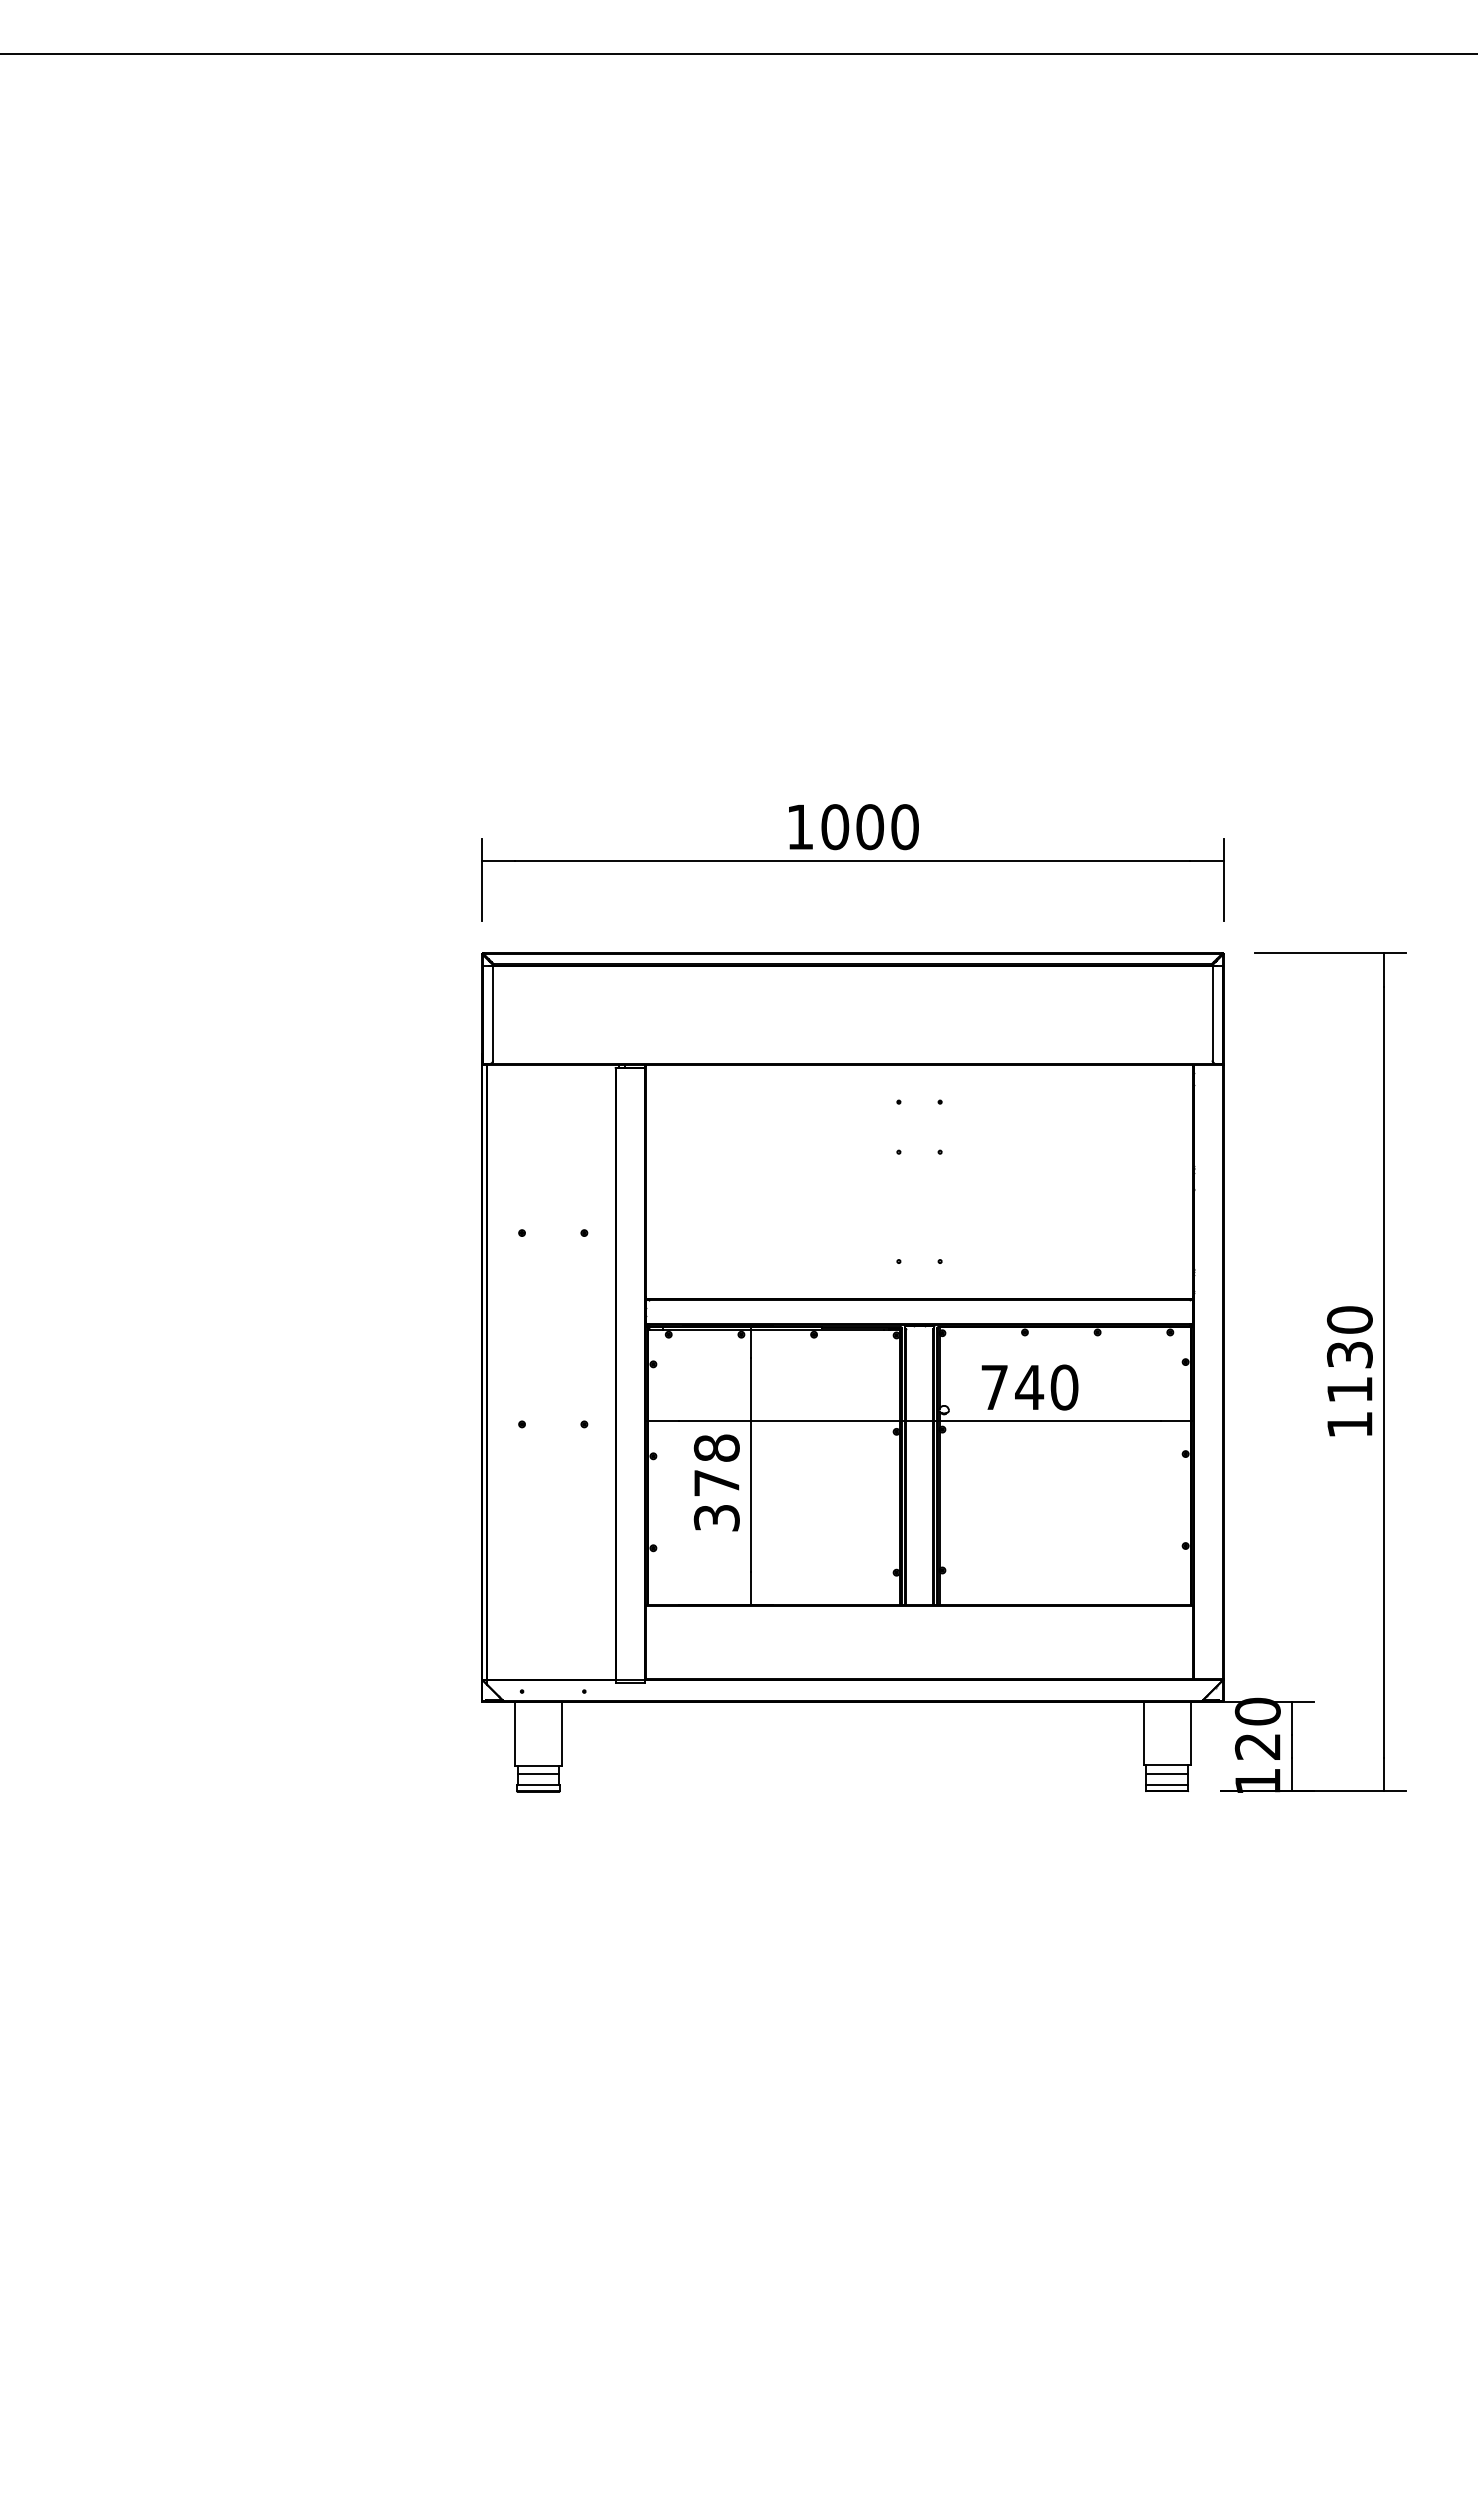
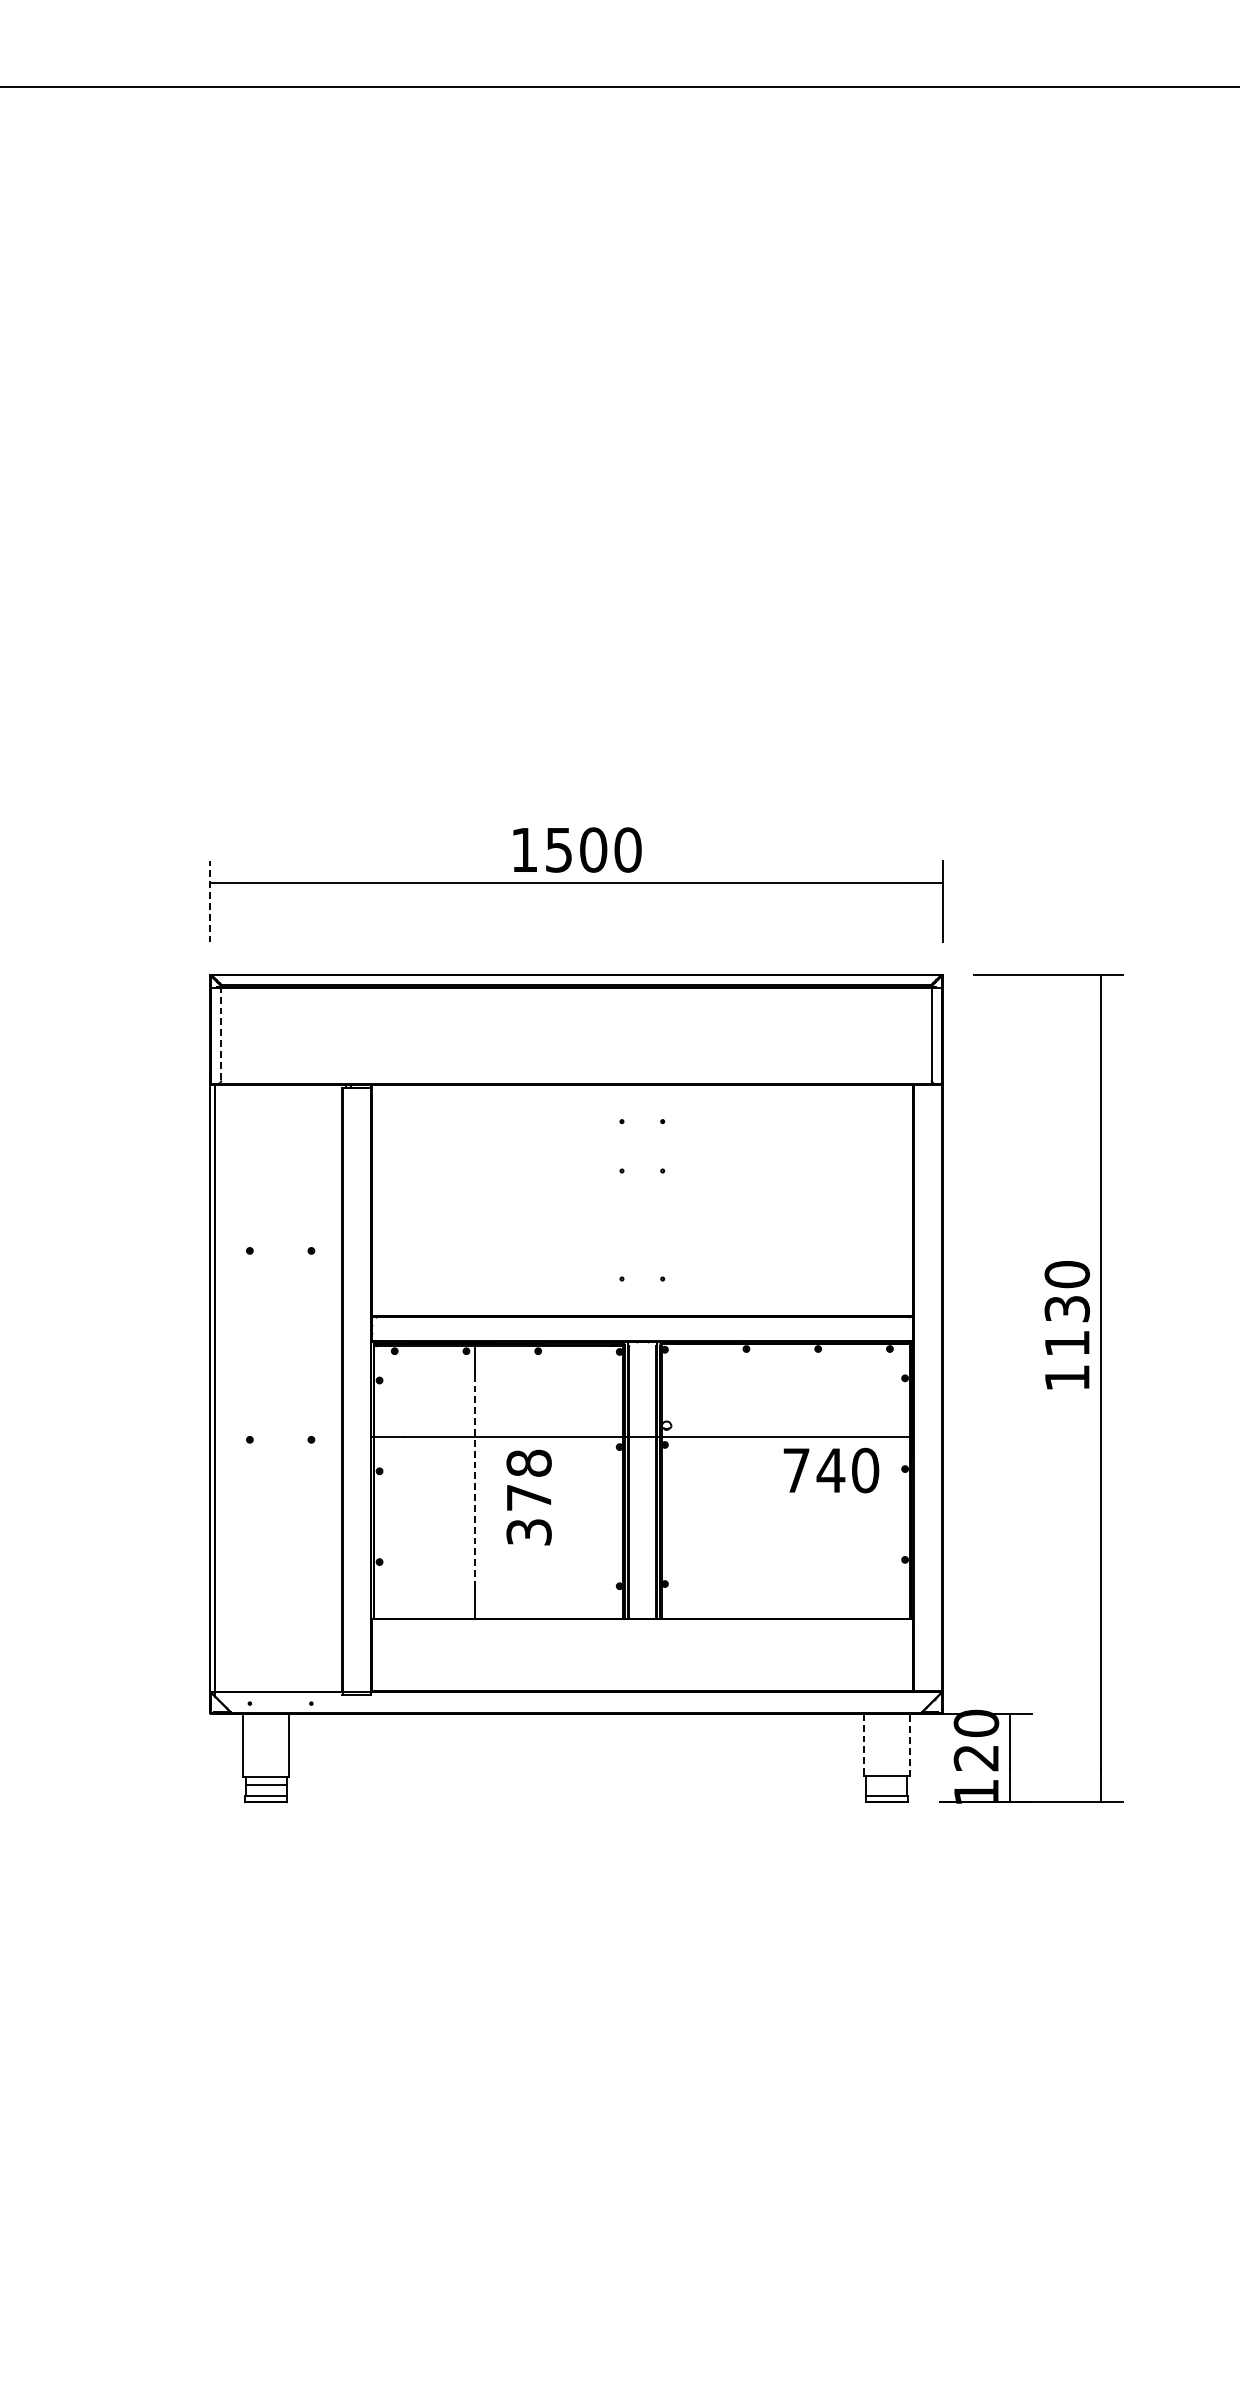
text: (835, 827) -> (559, 850), 1000 -> 1500
line: (482, 879) -> (210, 901), solid -> dashed
line: (492, 1013) -> (220, 1034), solid -> dashed
text: (1349, 1371) -> (1066, 1325), moved
text: (1029, 1387) -> (830, 1470), moved
line: (750, 1465) -> (475, 1480), solid -> dashed
text: (716, 1482) -> (528, 1497), moved
line: (1143, 1733) -> (863, 1745), solid -> dashed
line: (1190, 1733) -> (909, 1745), solid -> dashed
line: (1166, 1773) -> (886, 1784), removed

